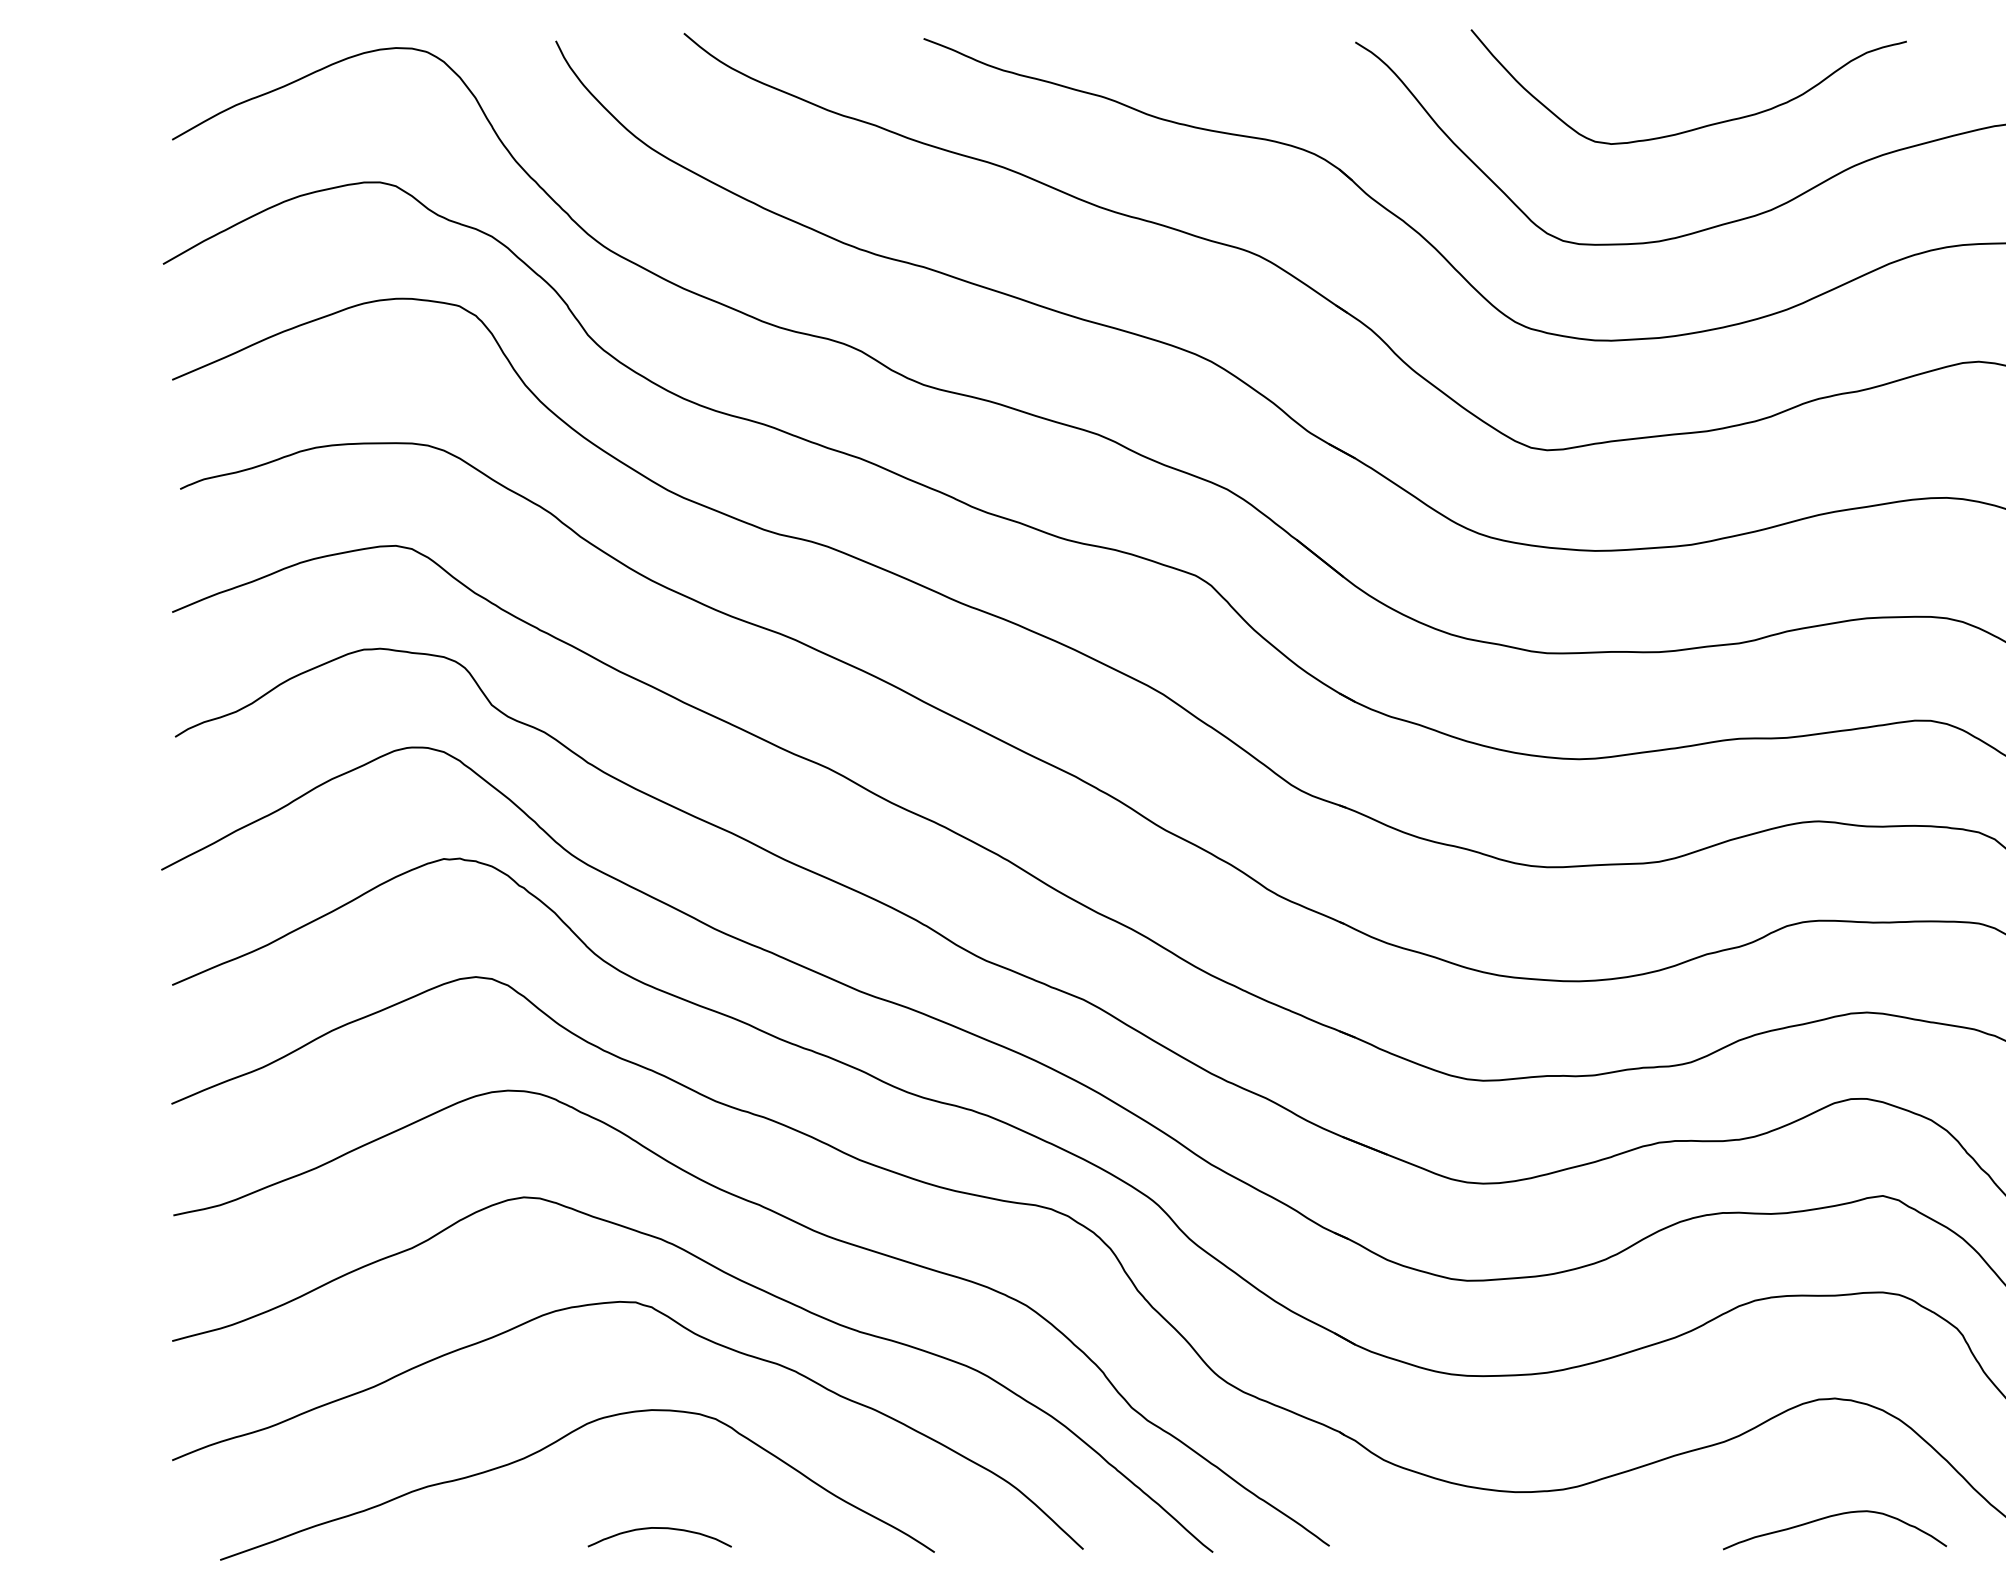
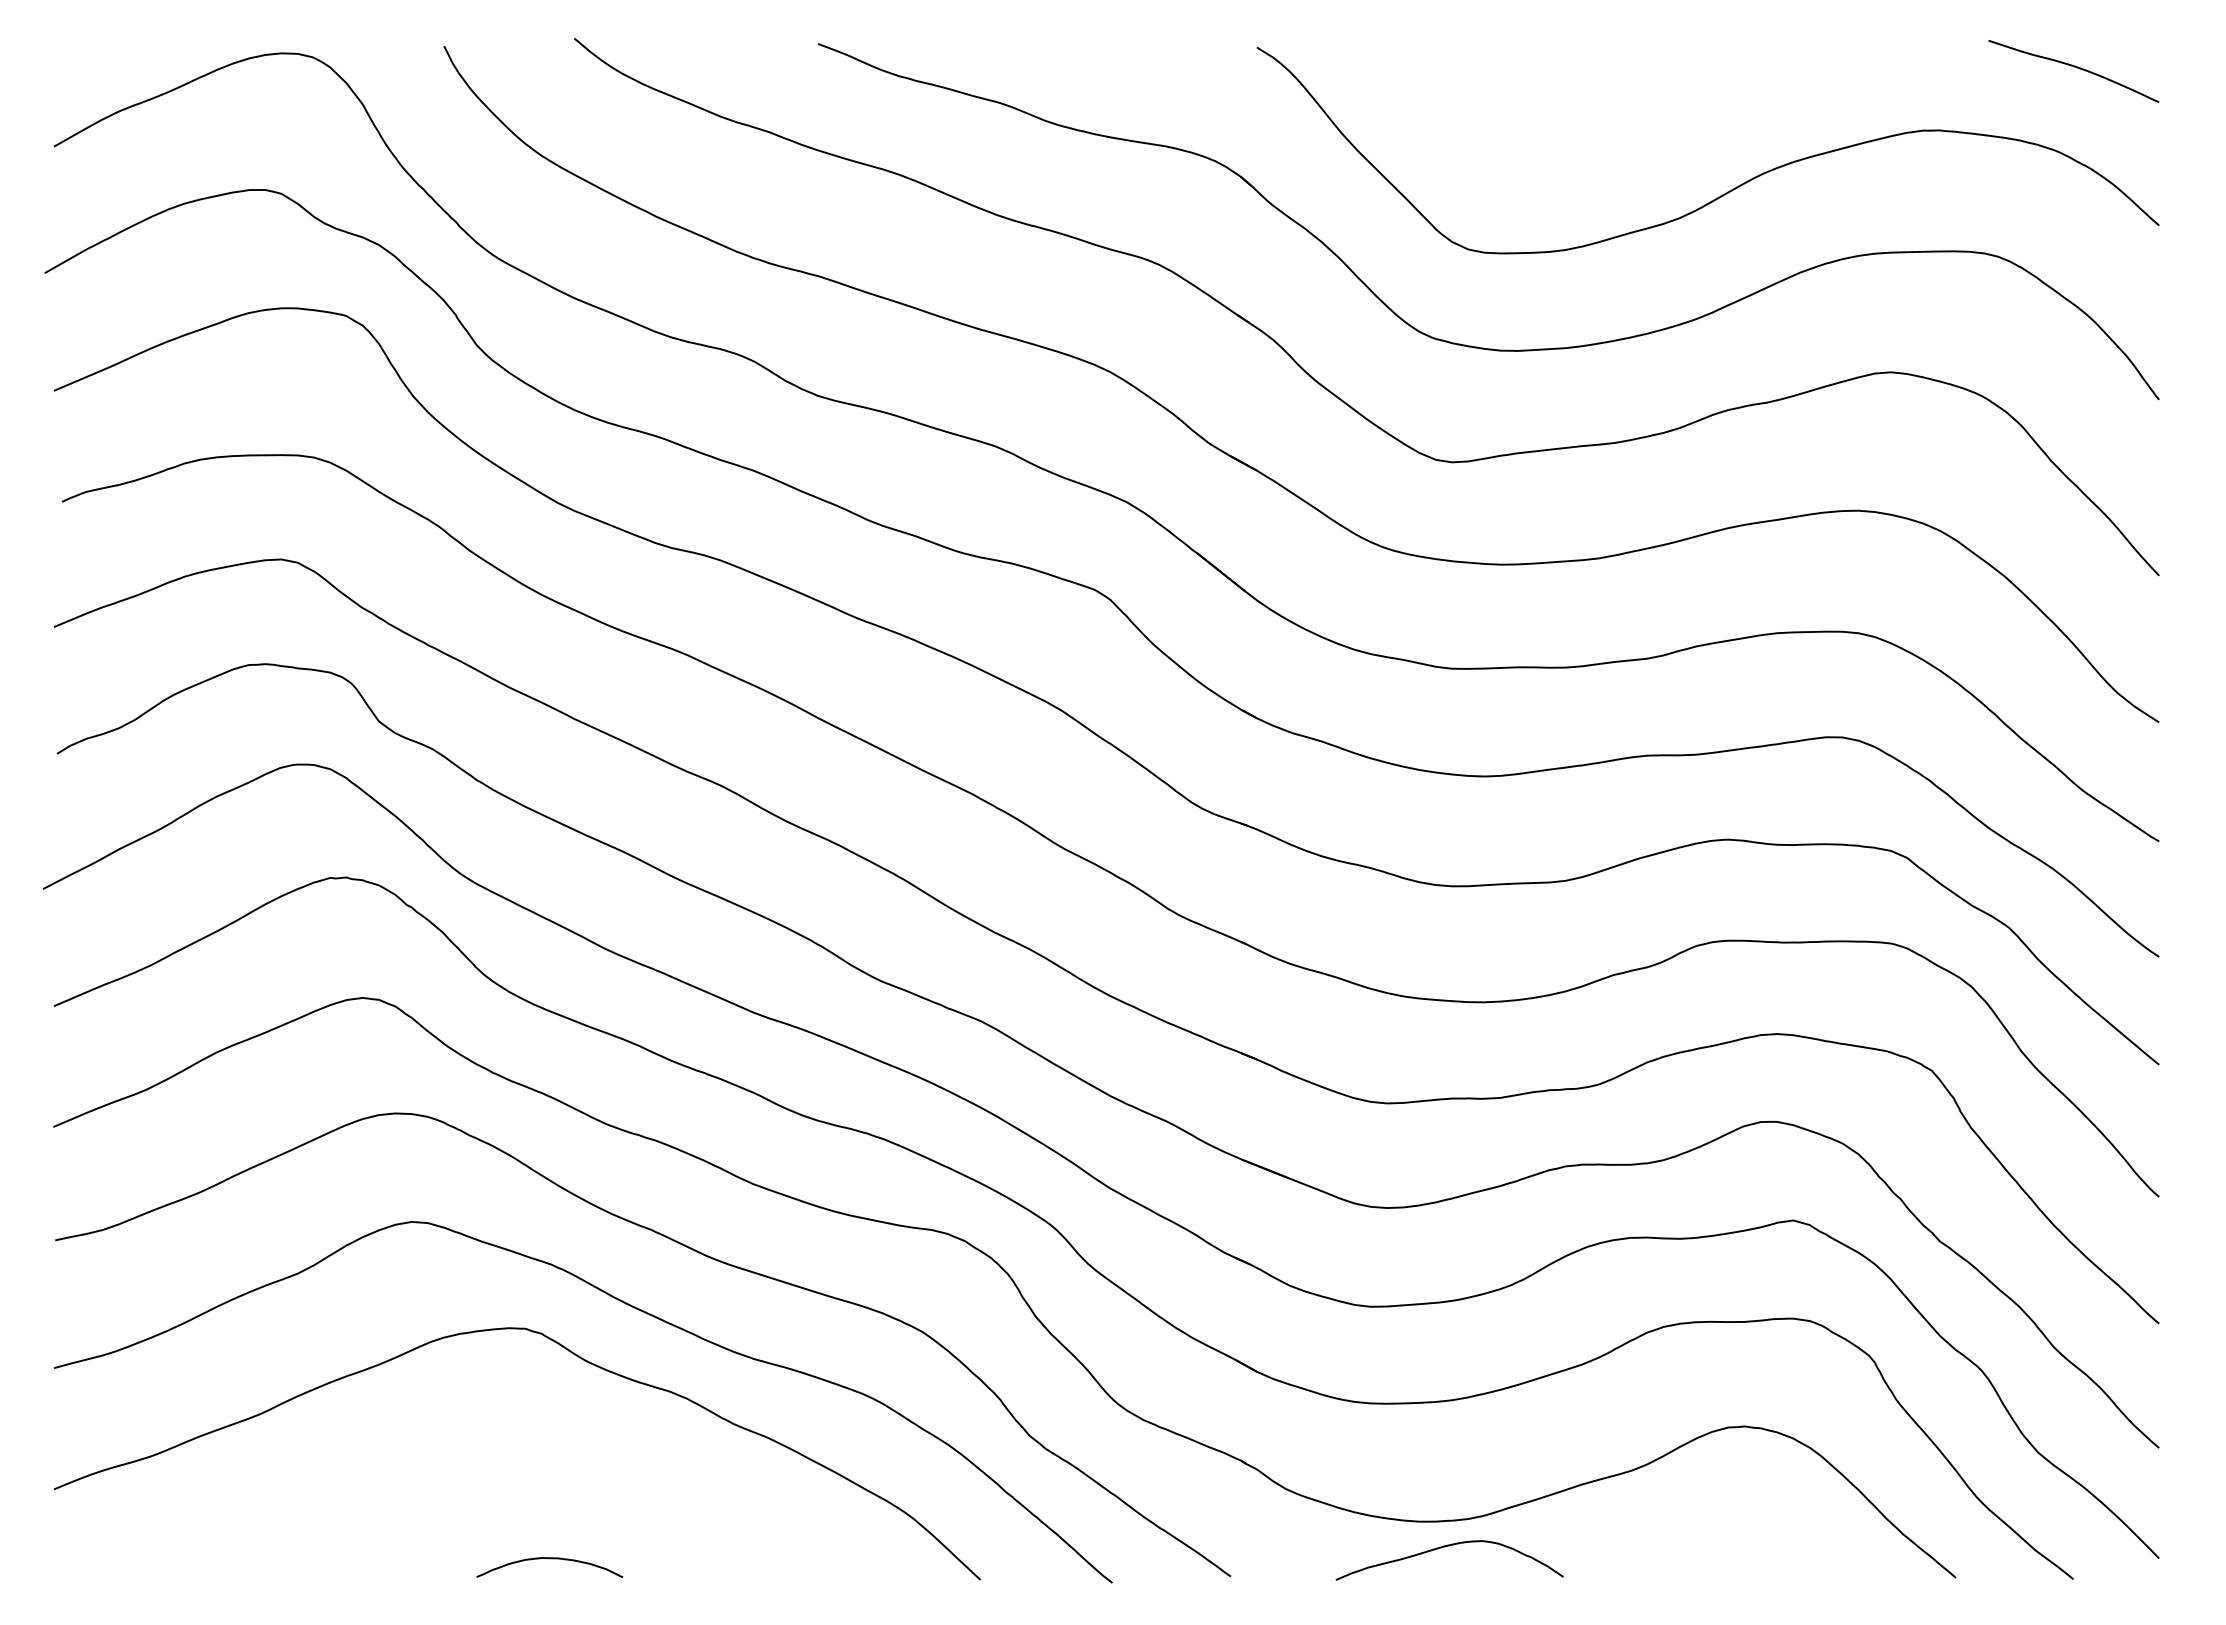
curve: (1702, 125) -> (1610, 132), removed
curve: (553, 1444) -> (441, 1473), removed
curve: (1830, 1517) -> (1445, 1547), moved

